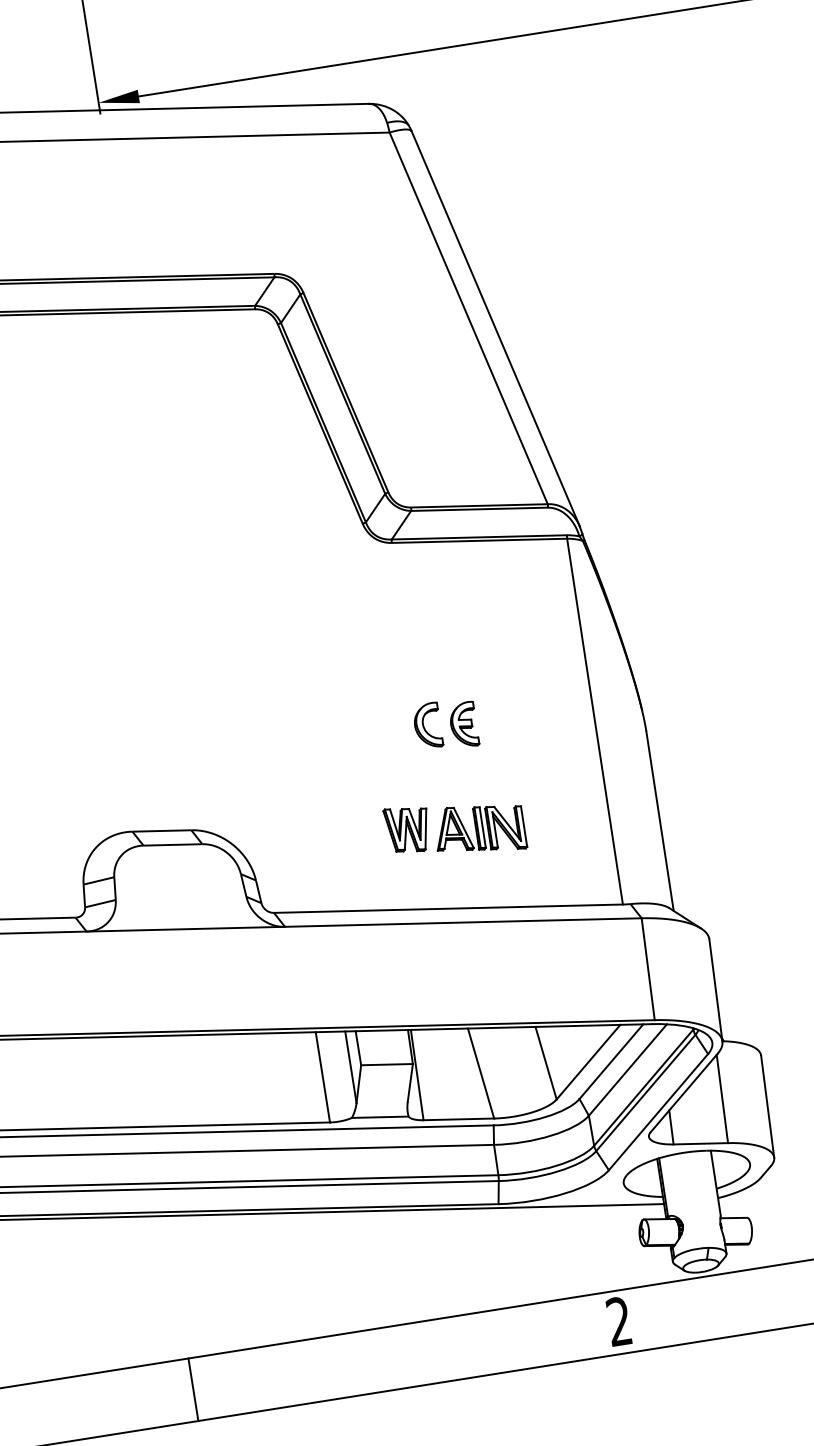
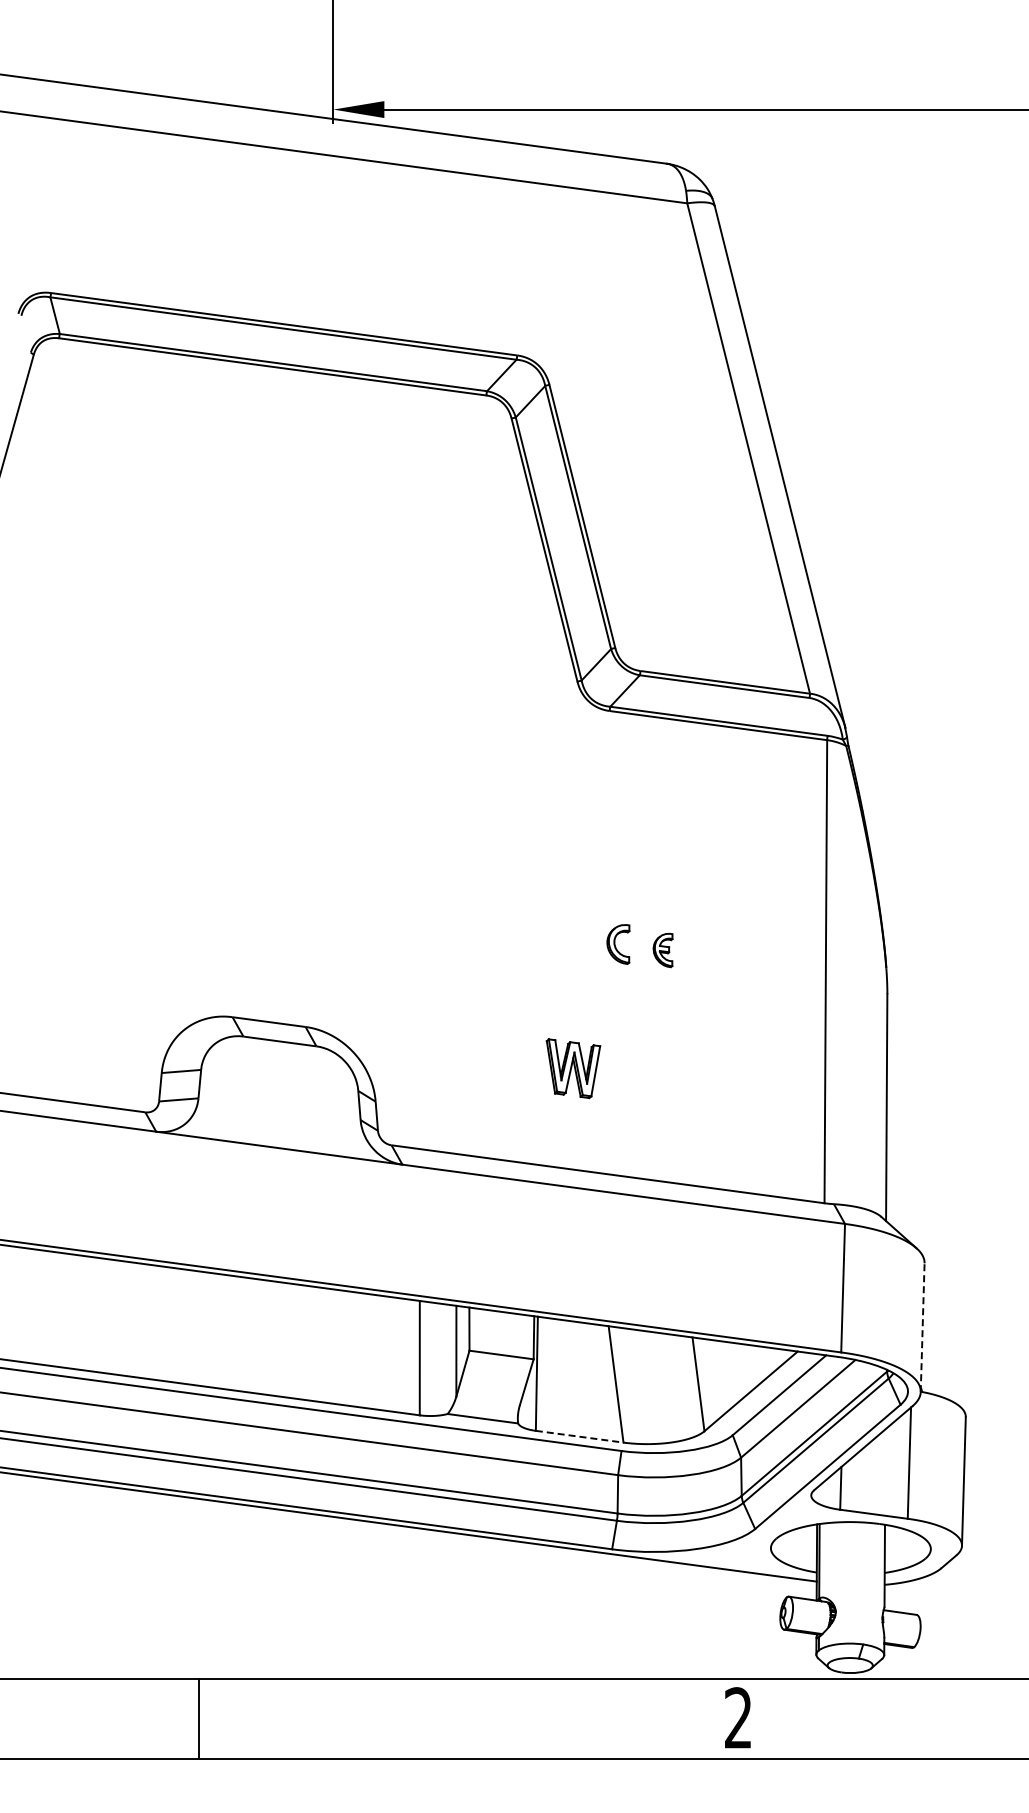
part: (463, 725) -> (662, 950), size x0.6
part: (427, 726) -> (618, 944), size x0.7
part: (479, 828) -> (661, 1081), removed
line: (715, 990) -> (922, 1327), solid -> dashed
line: (459, 1119) -> (580, 1436), solid -> dashed

